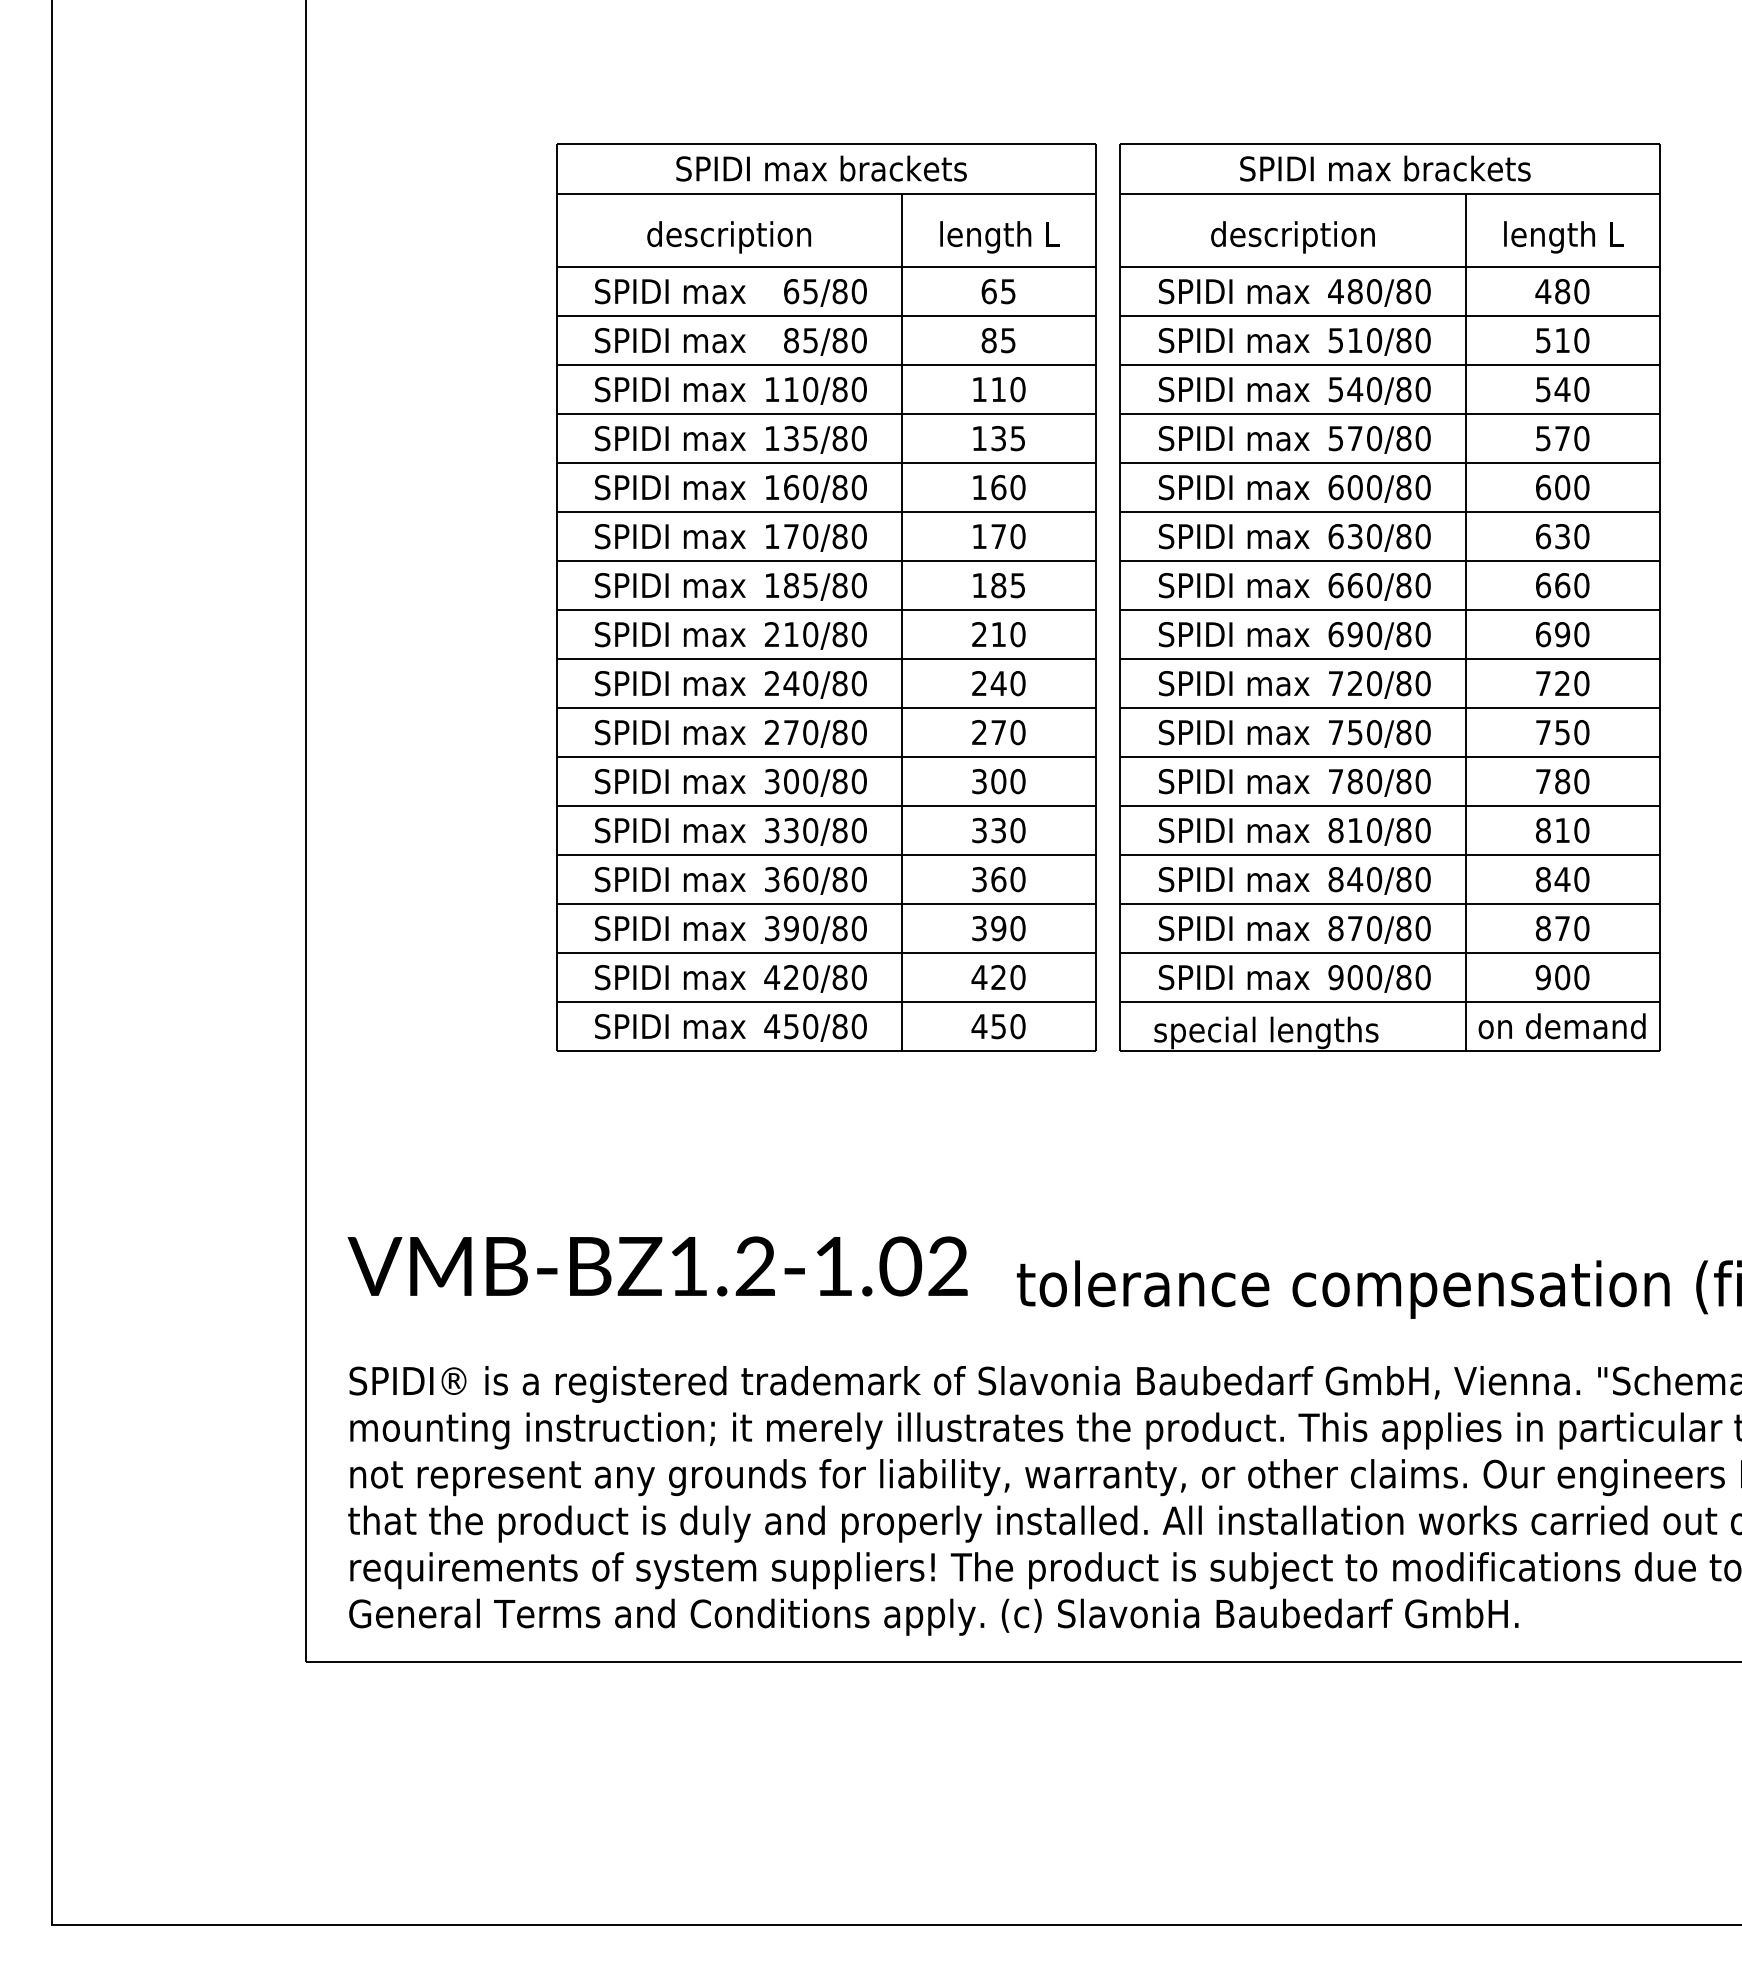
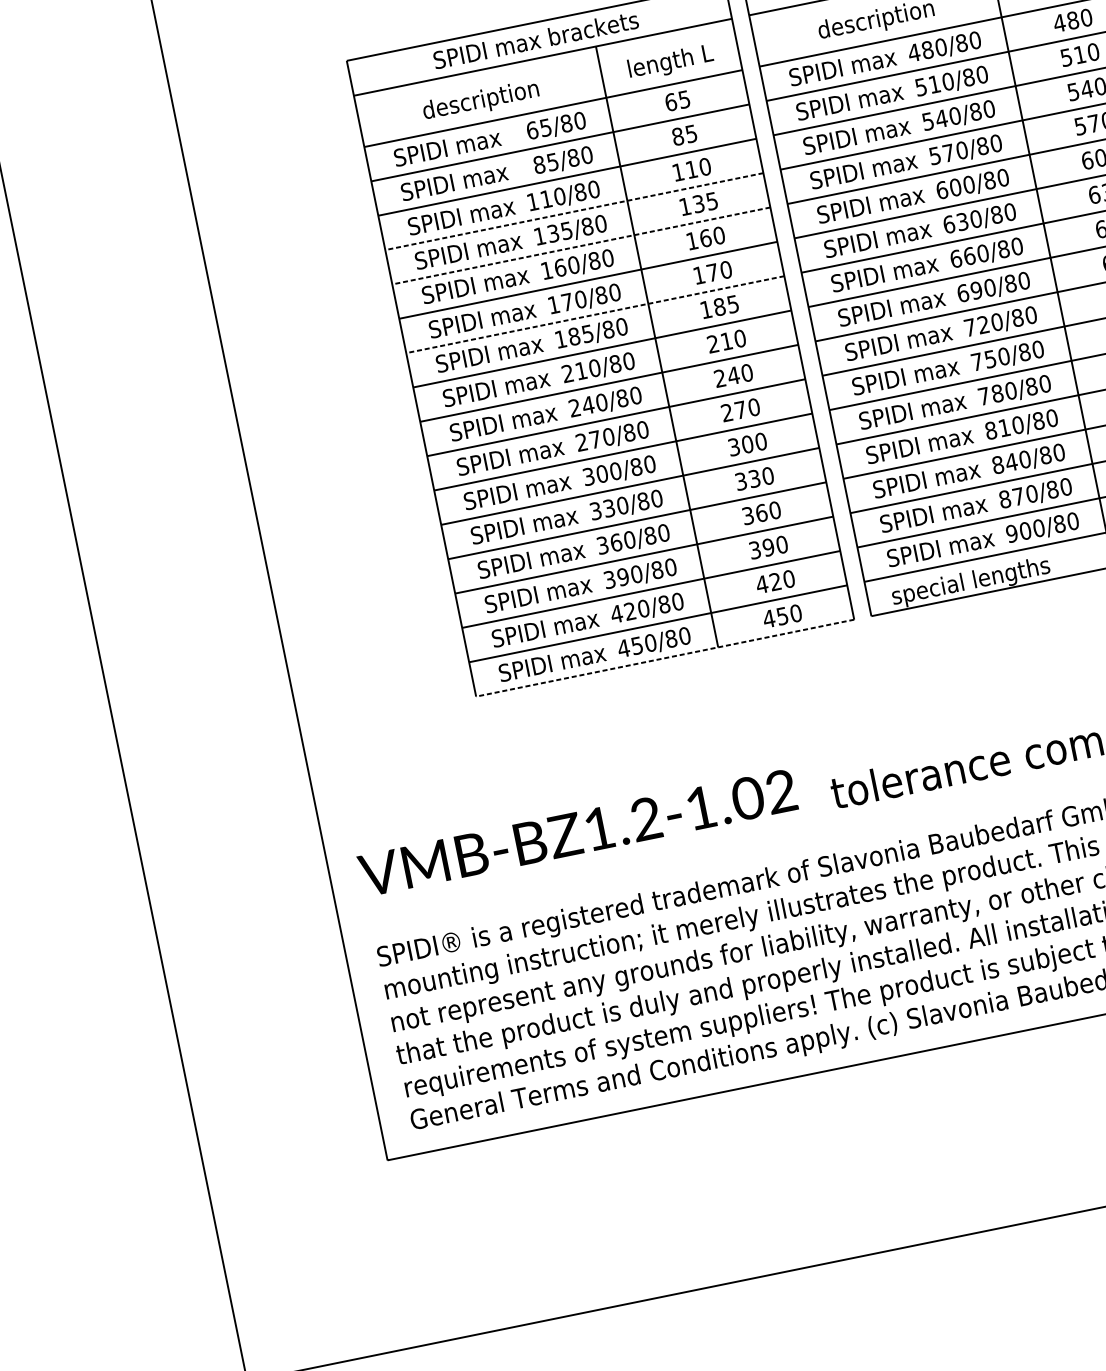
line: (826, 414) -> (574, 211), solid -> dashed
line: (826, 463) -> (581, 246), solid -> dashed
line: (826, 561) -> (595, 314), solid -> dashed
line: (826, 1051) -> (665, 658), solid -> dashed

